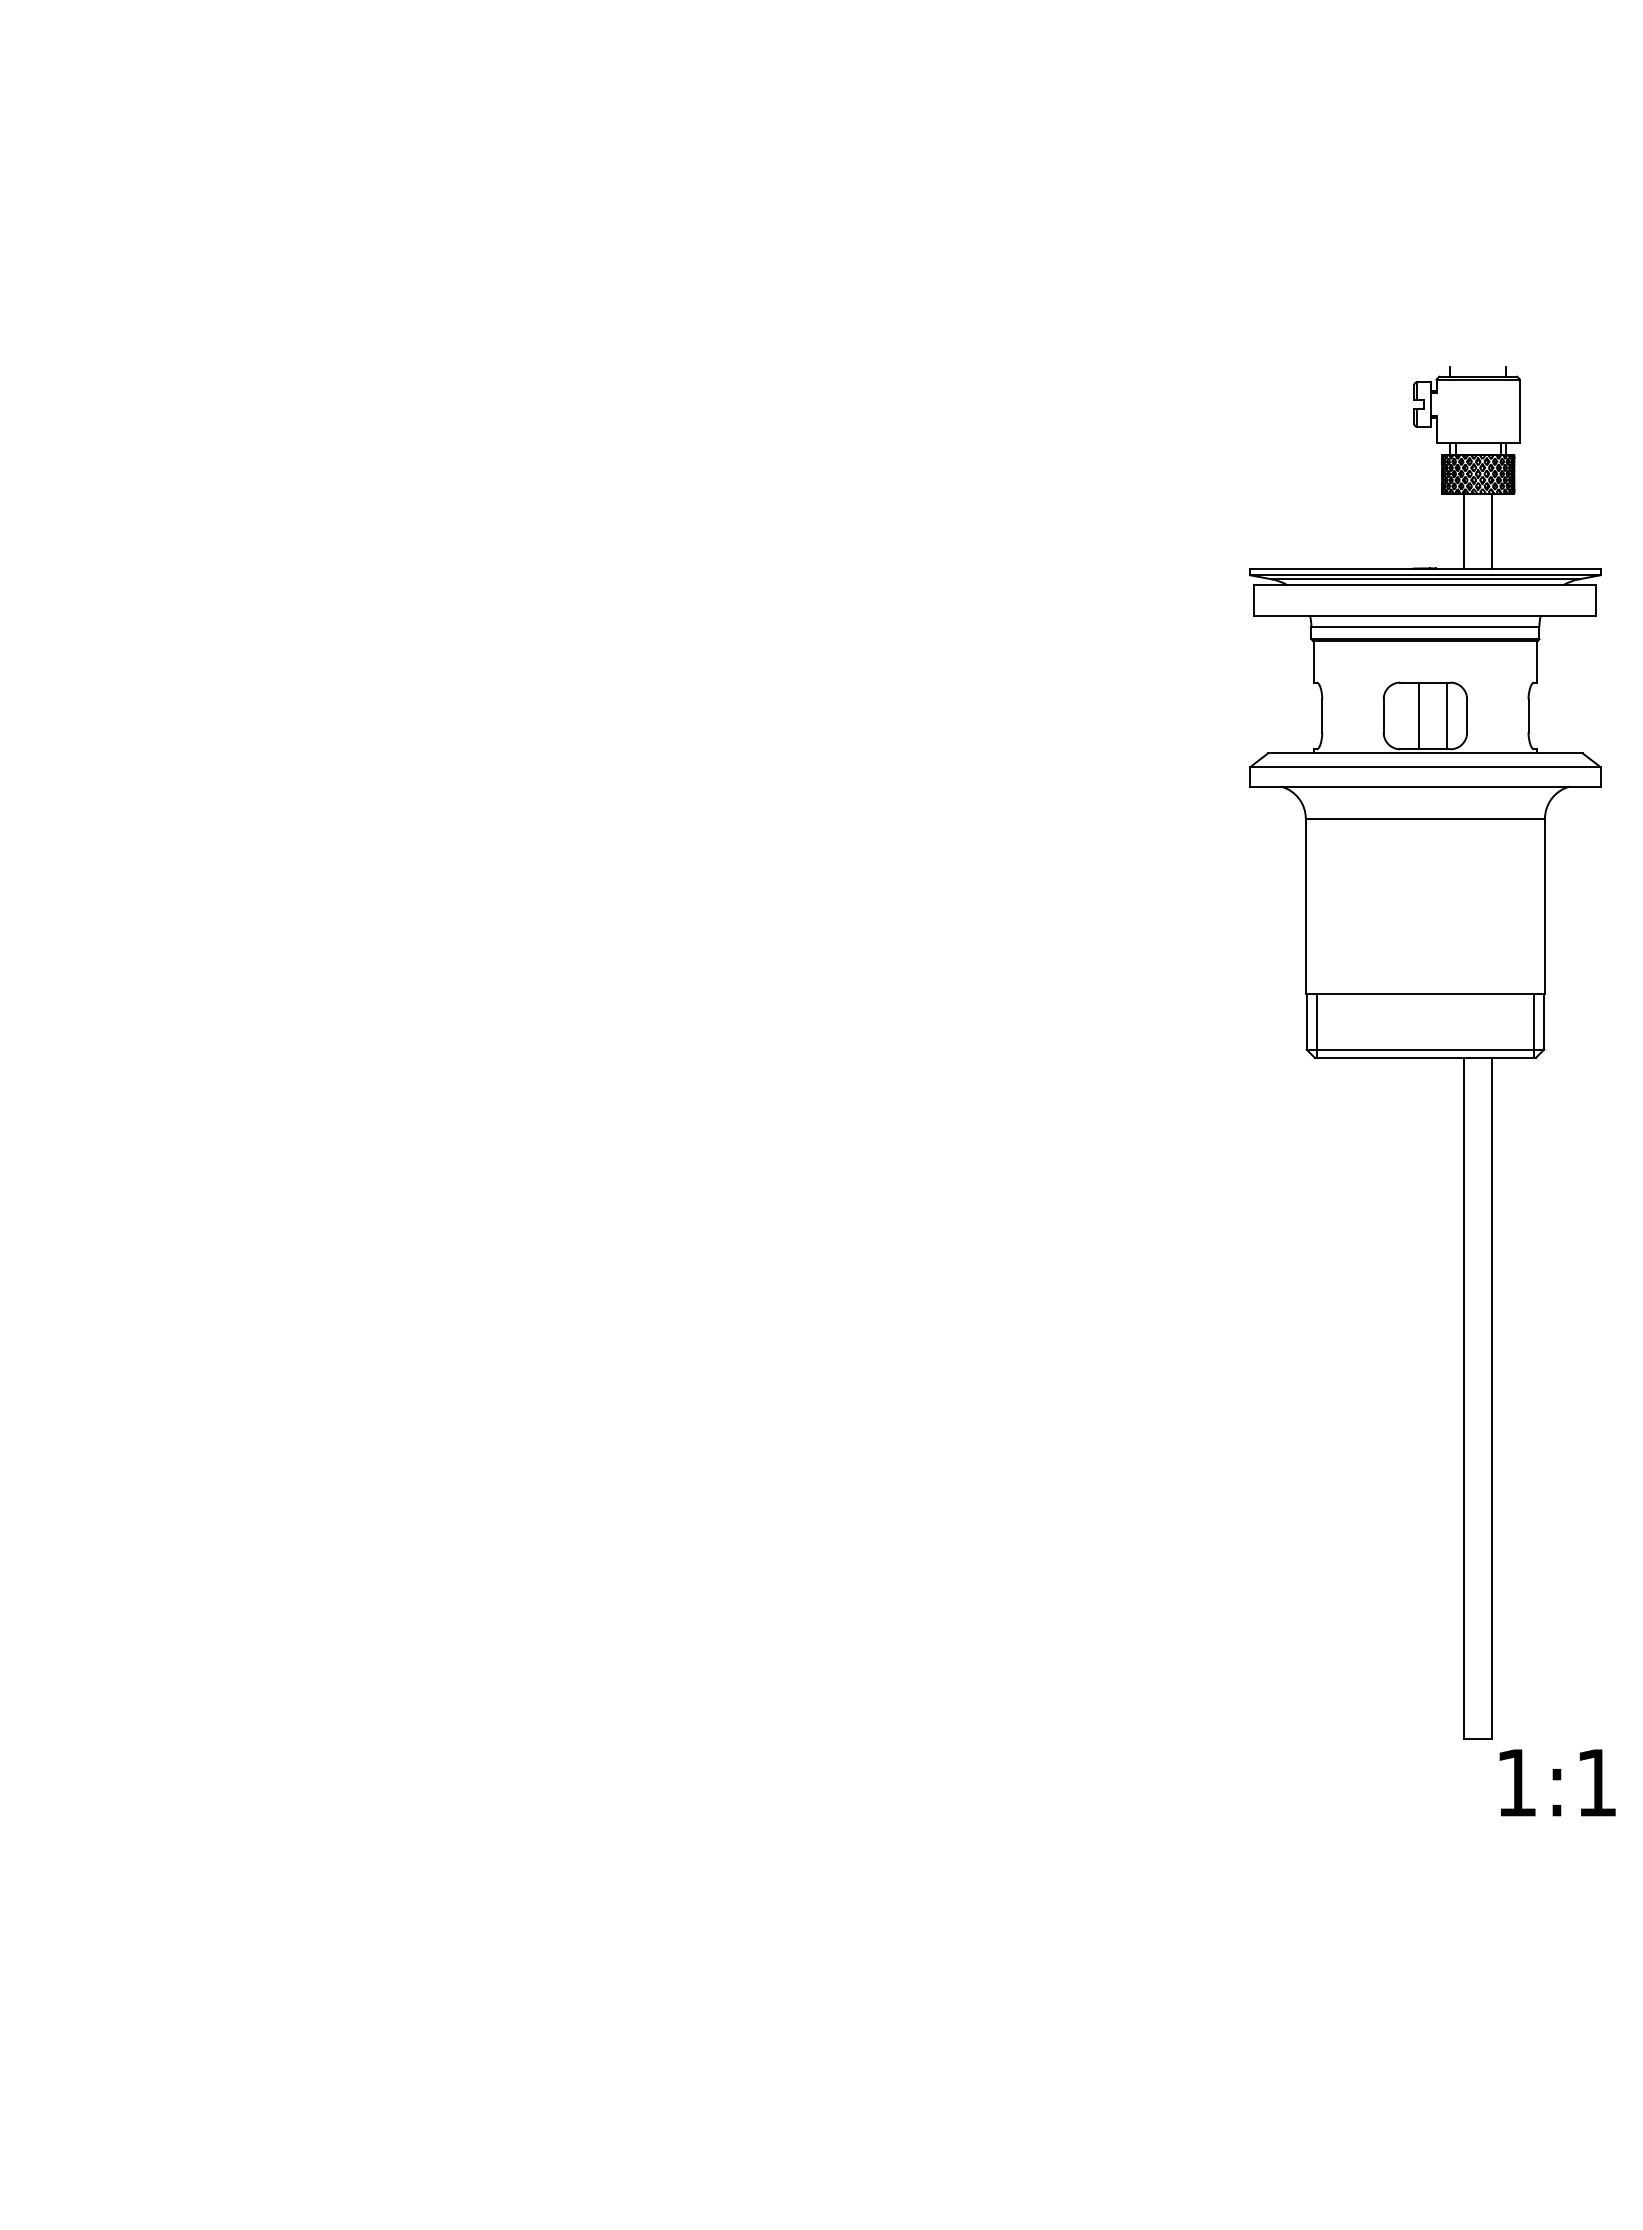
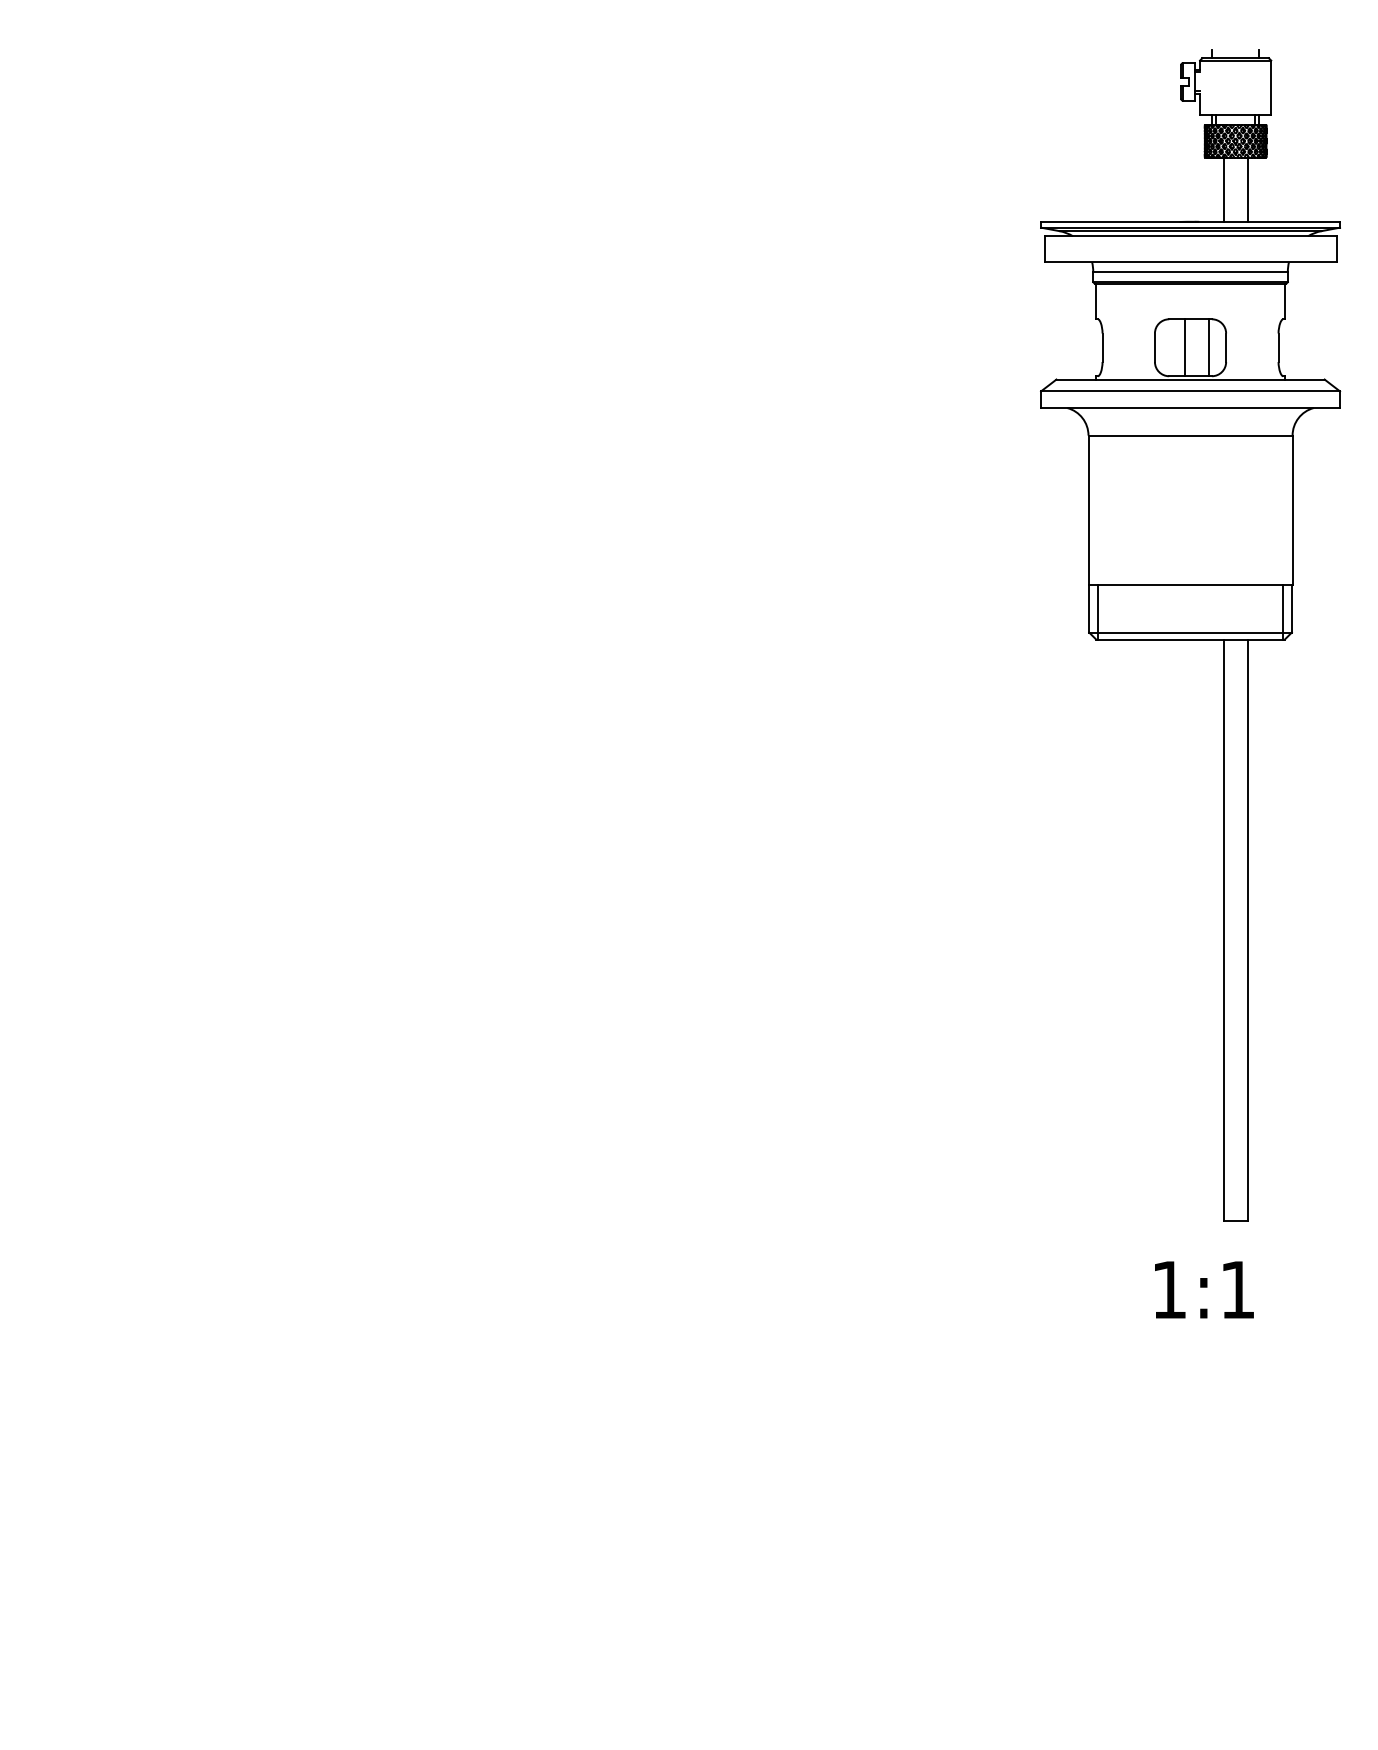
text: (1557, 1782) -> (1204, 1289), moved

